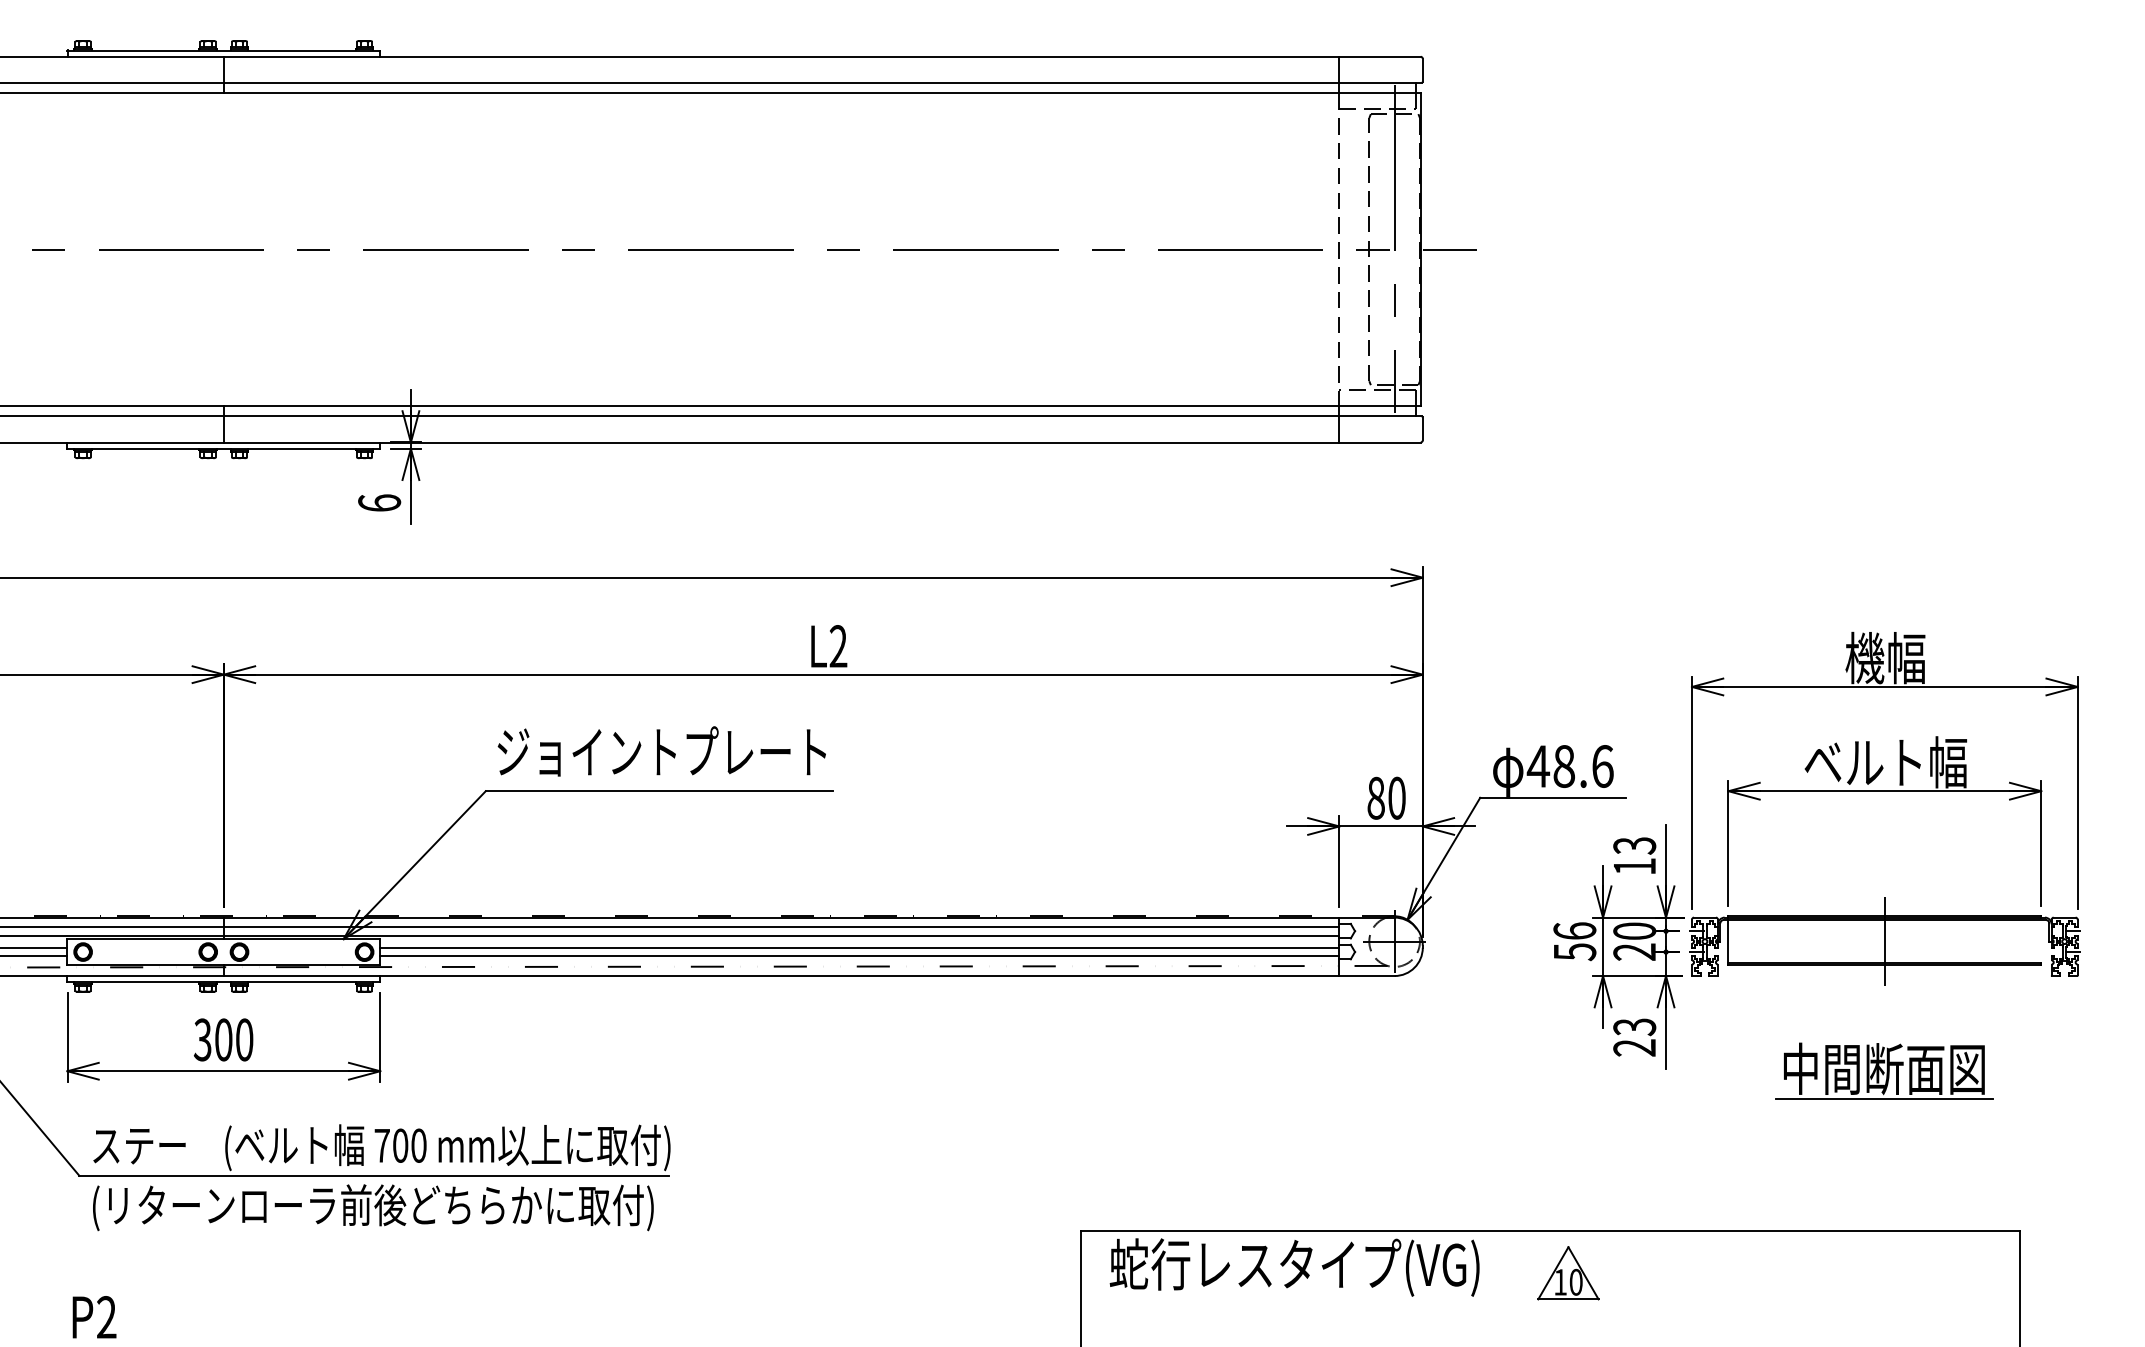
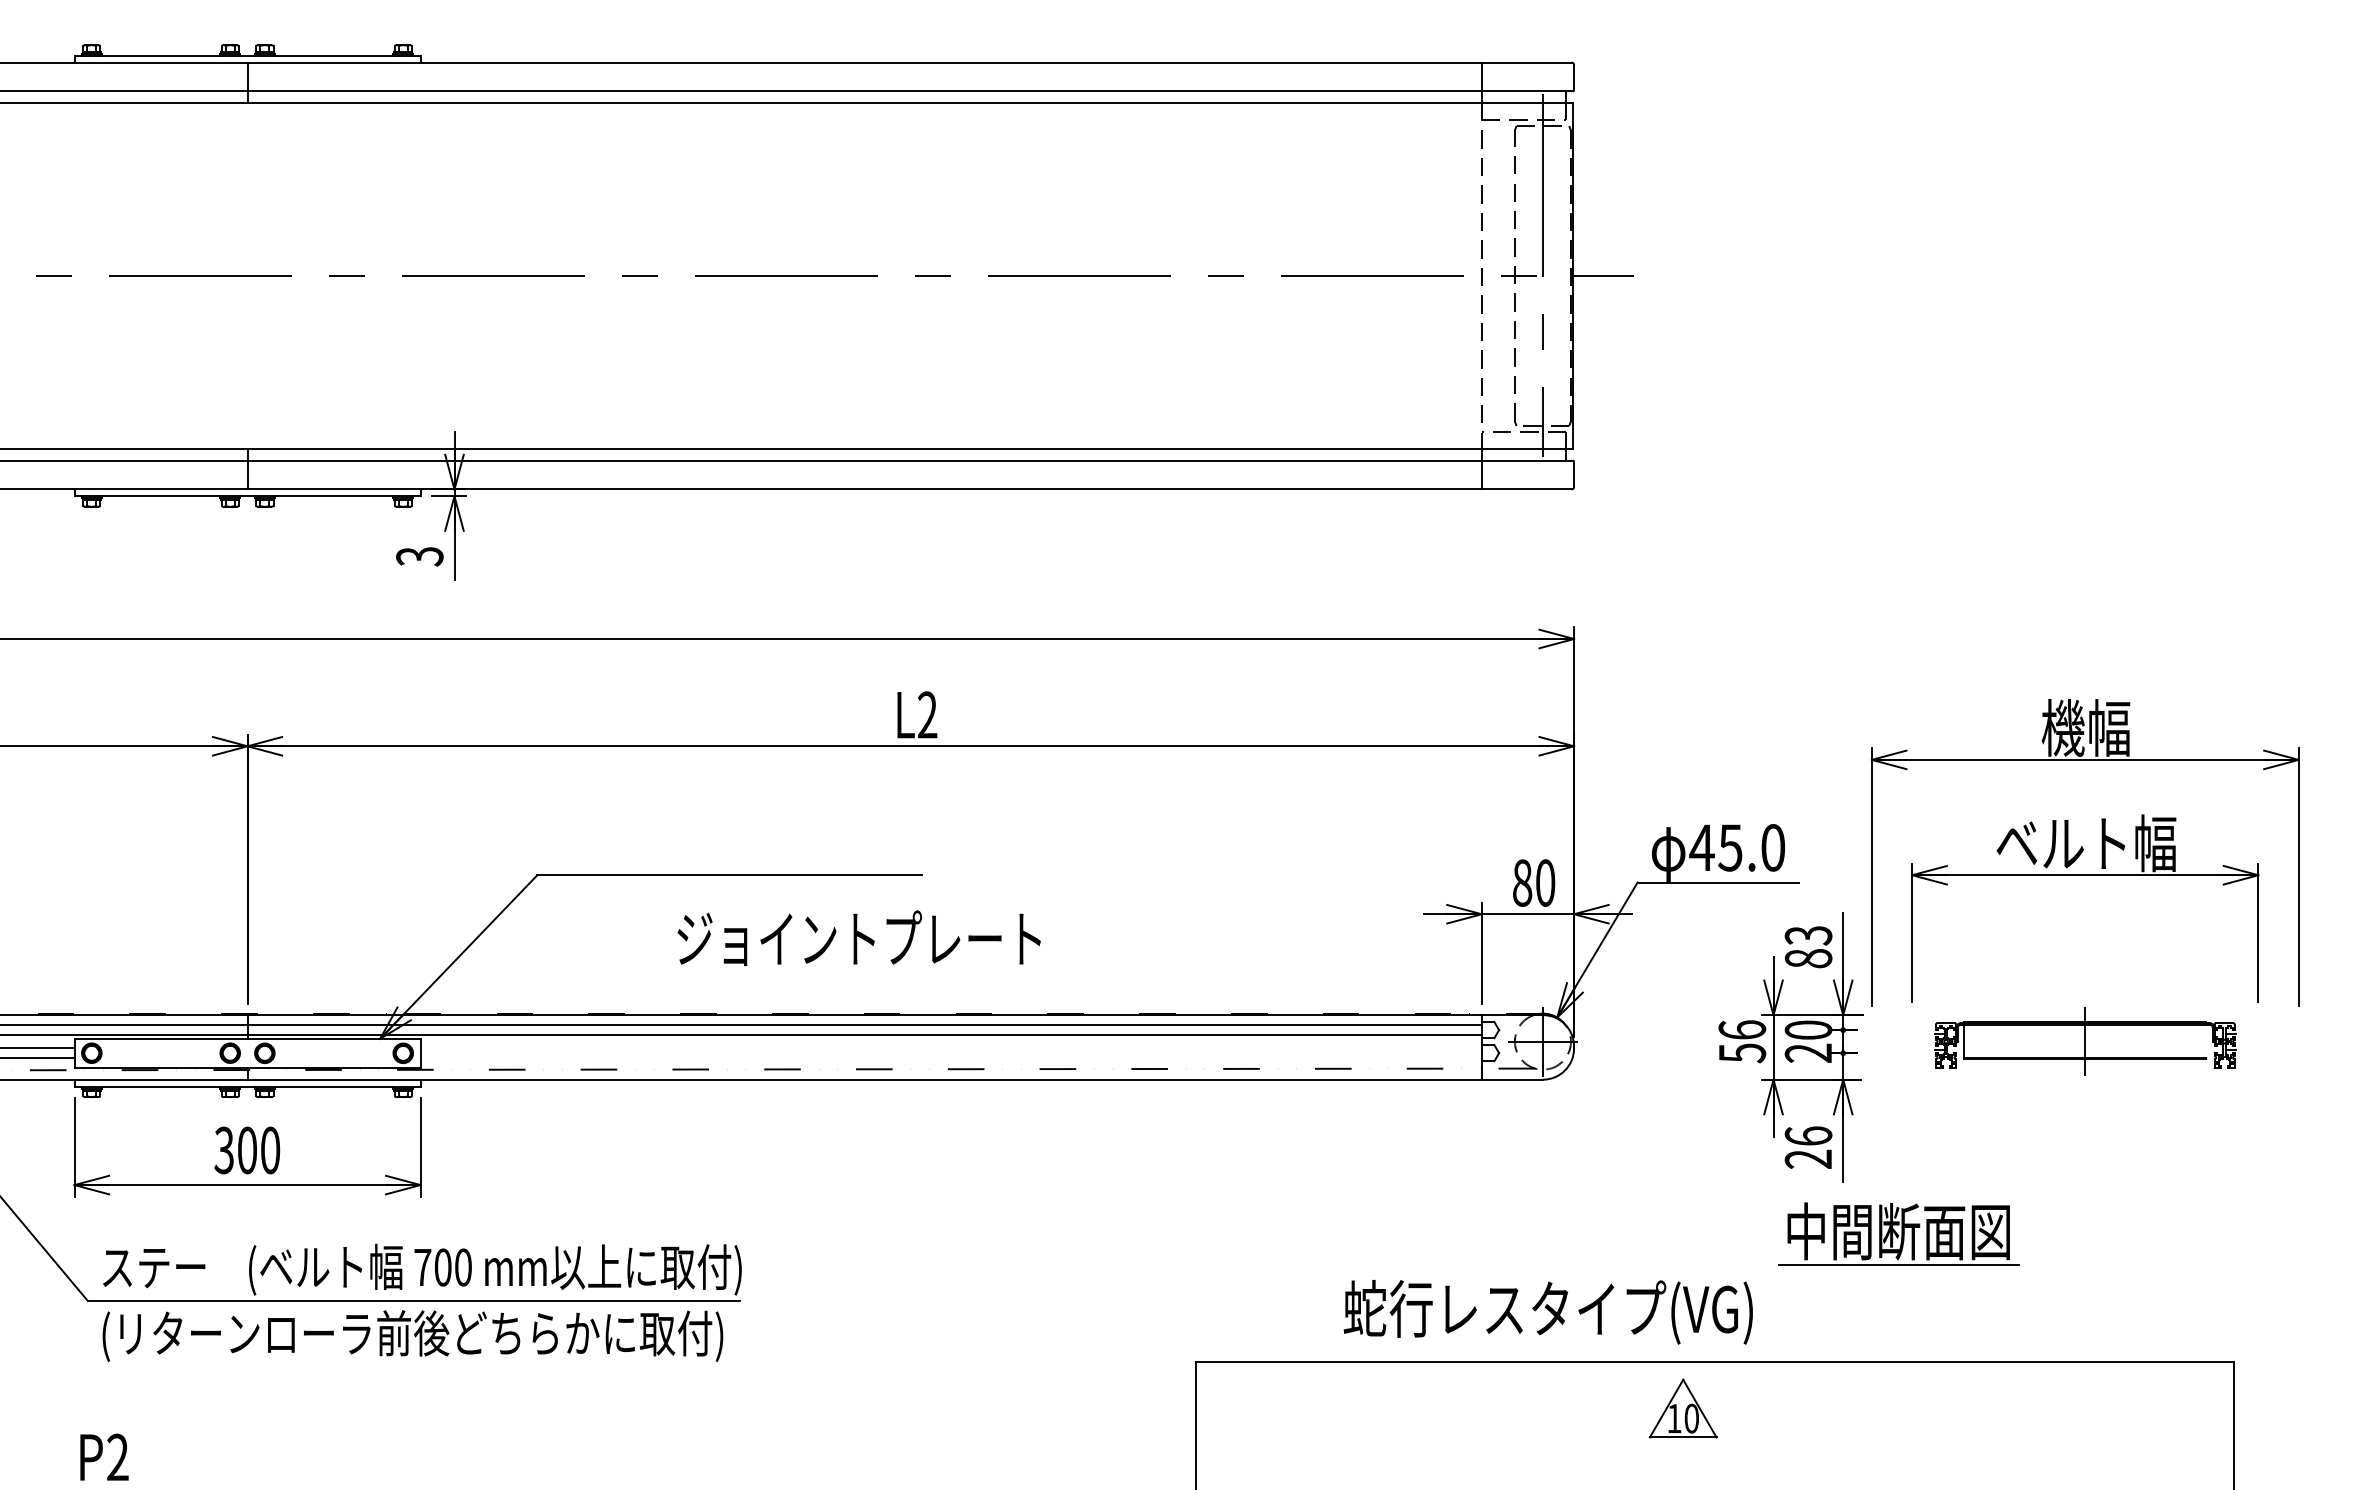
text: (379, 503) -> (419, 556), 6 -> 3
text: (661, 750) -> (858, 937), moved
text: (1583, 766) -> (1751, 847), 48.6 -> 45.0
text: (1634, 866) -> (1808, 958), 13 -> 83
part: (1885, 941) -> (2085, 1041), size x0.7
line: (859, 947) -> (950, 1048), removed
line: (859, 956) -> (950, 1058), removed
text: (1634, 1027) -> (1808, 1136), 23 -> 26
part: (1884, 1070) -> (1898, 1233), moved
text: (1293, 1267) -> (1547, 1312), moved
part: (1567, 1273) -> (1682, 1408), moved

